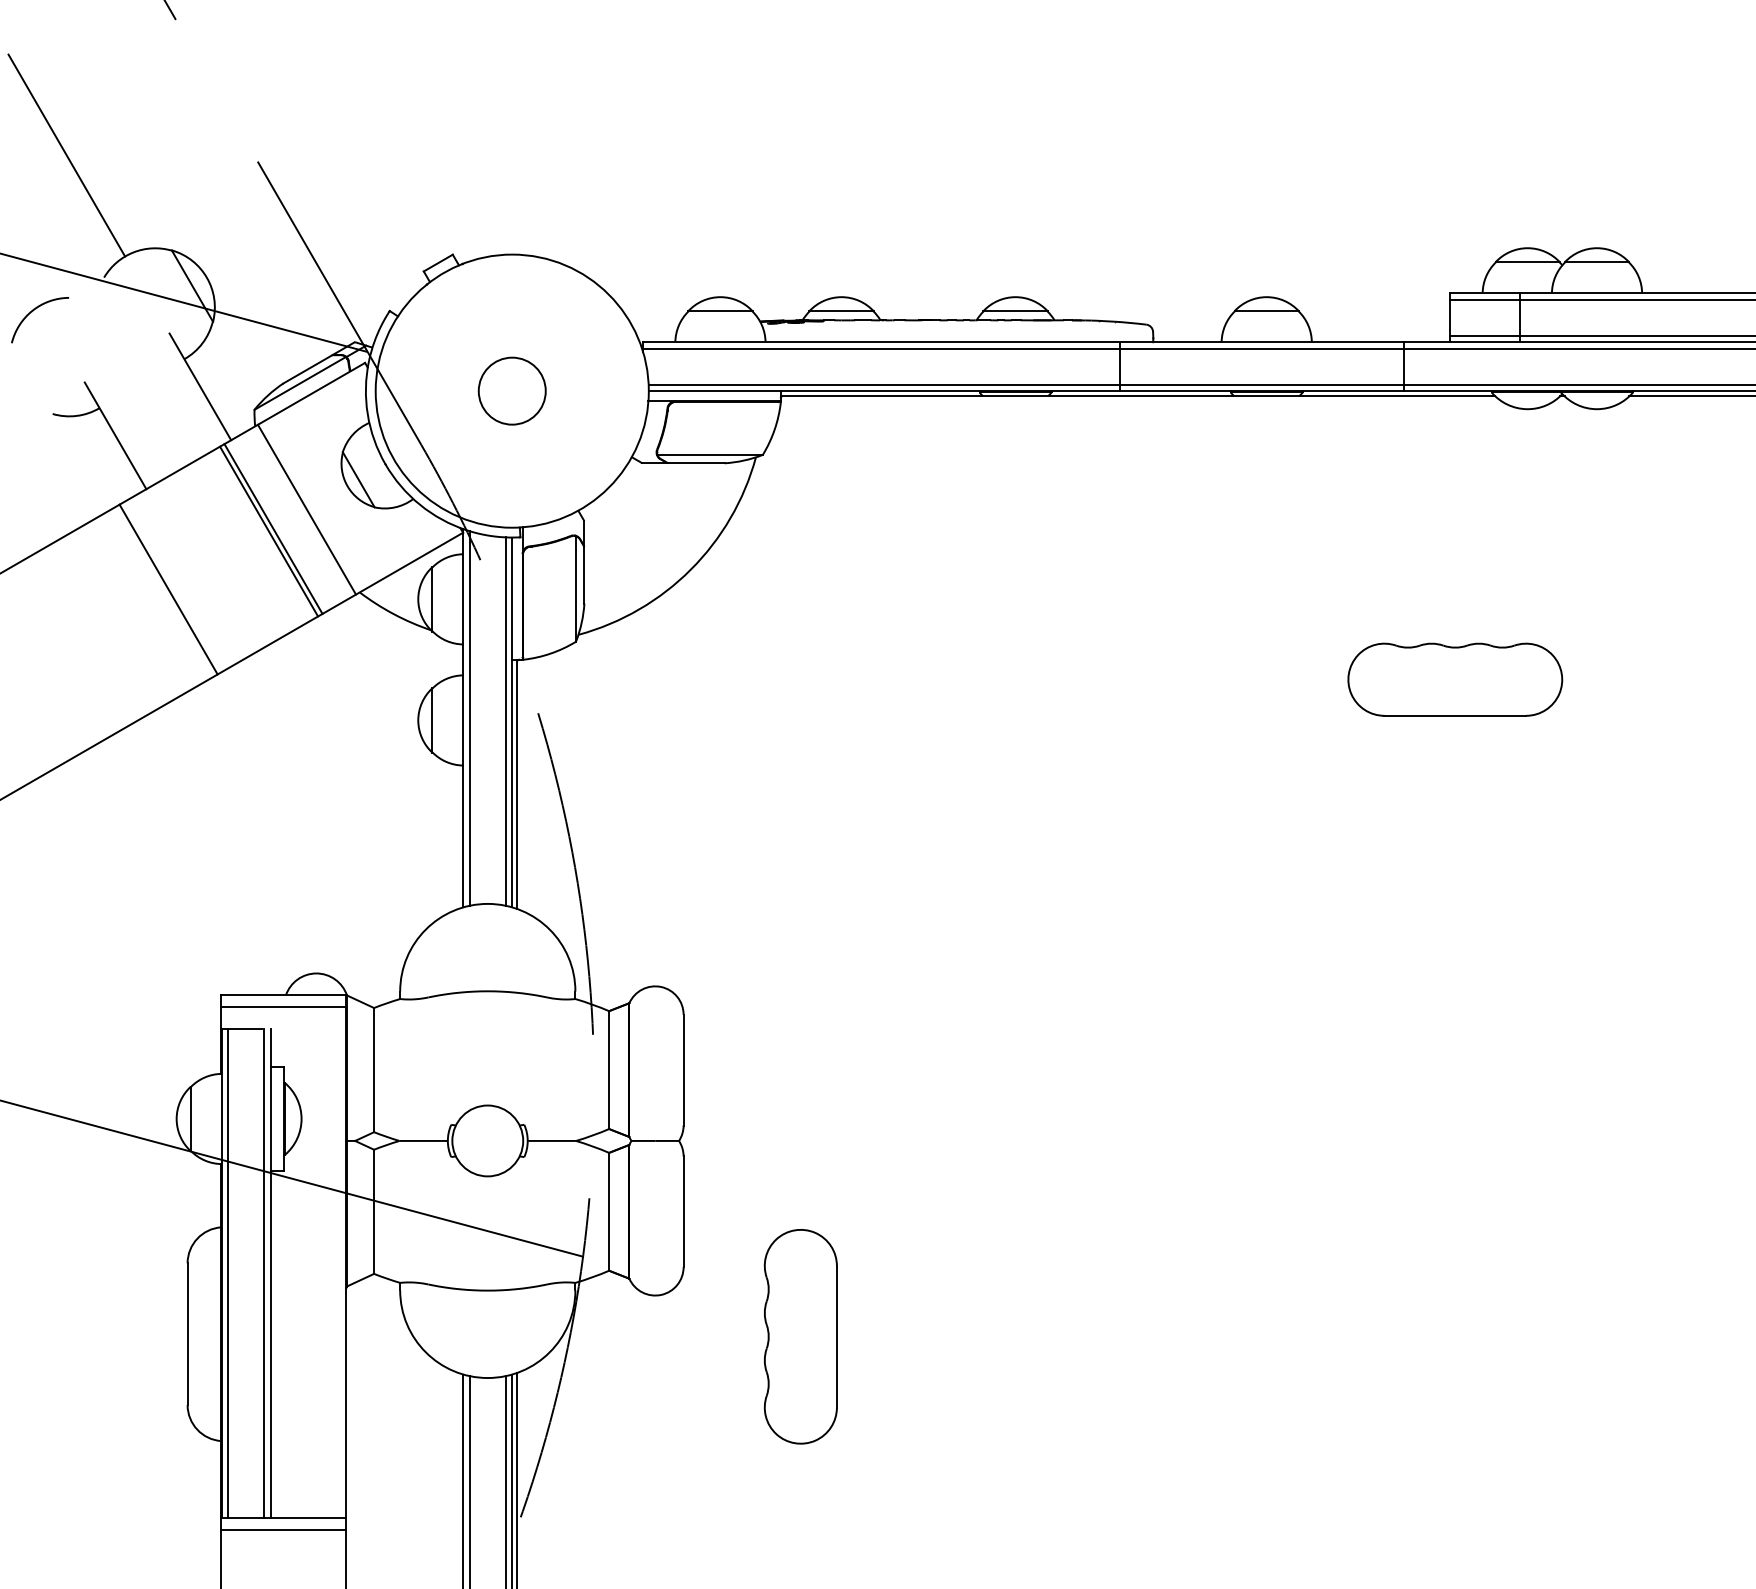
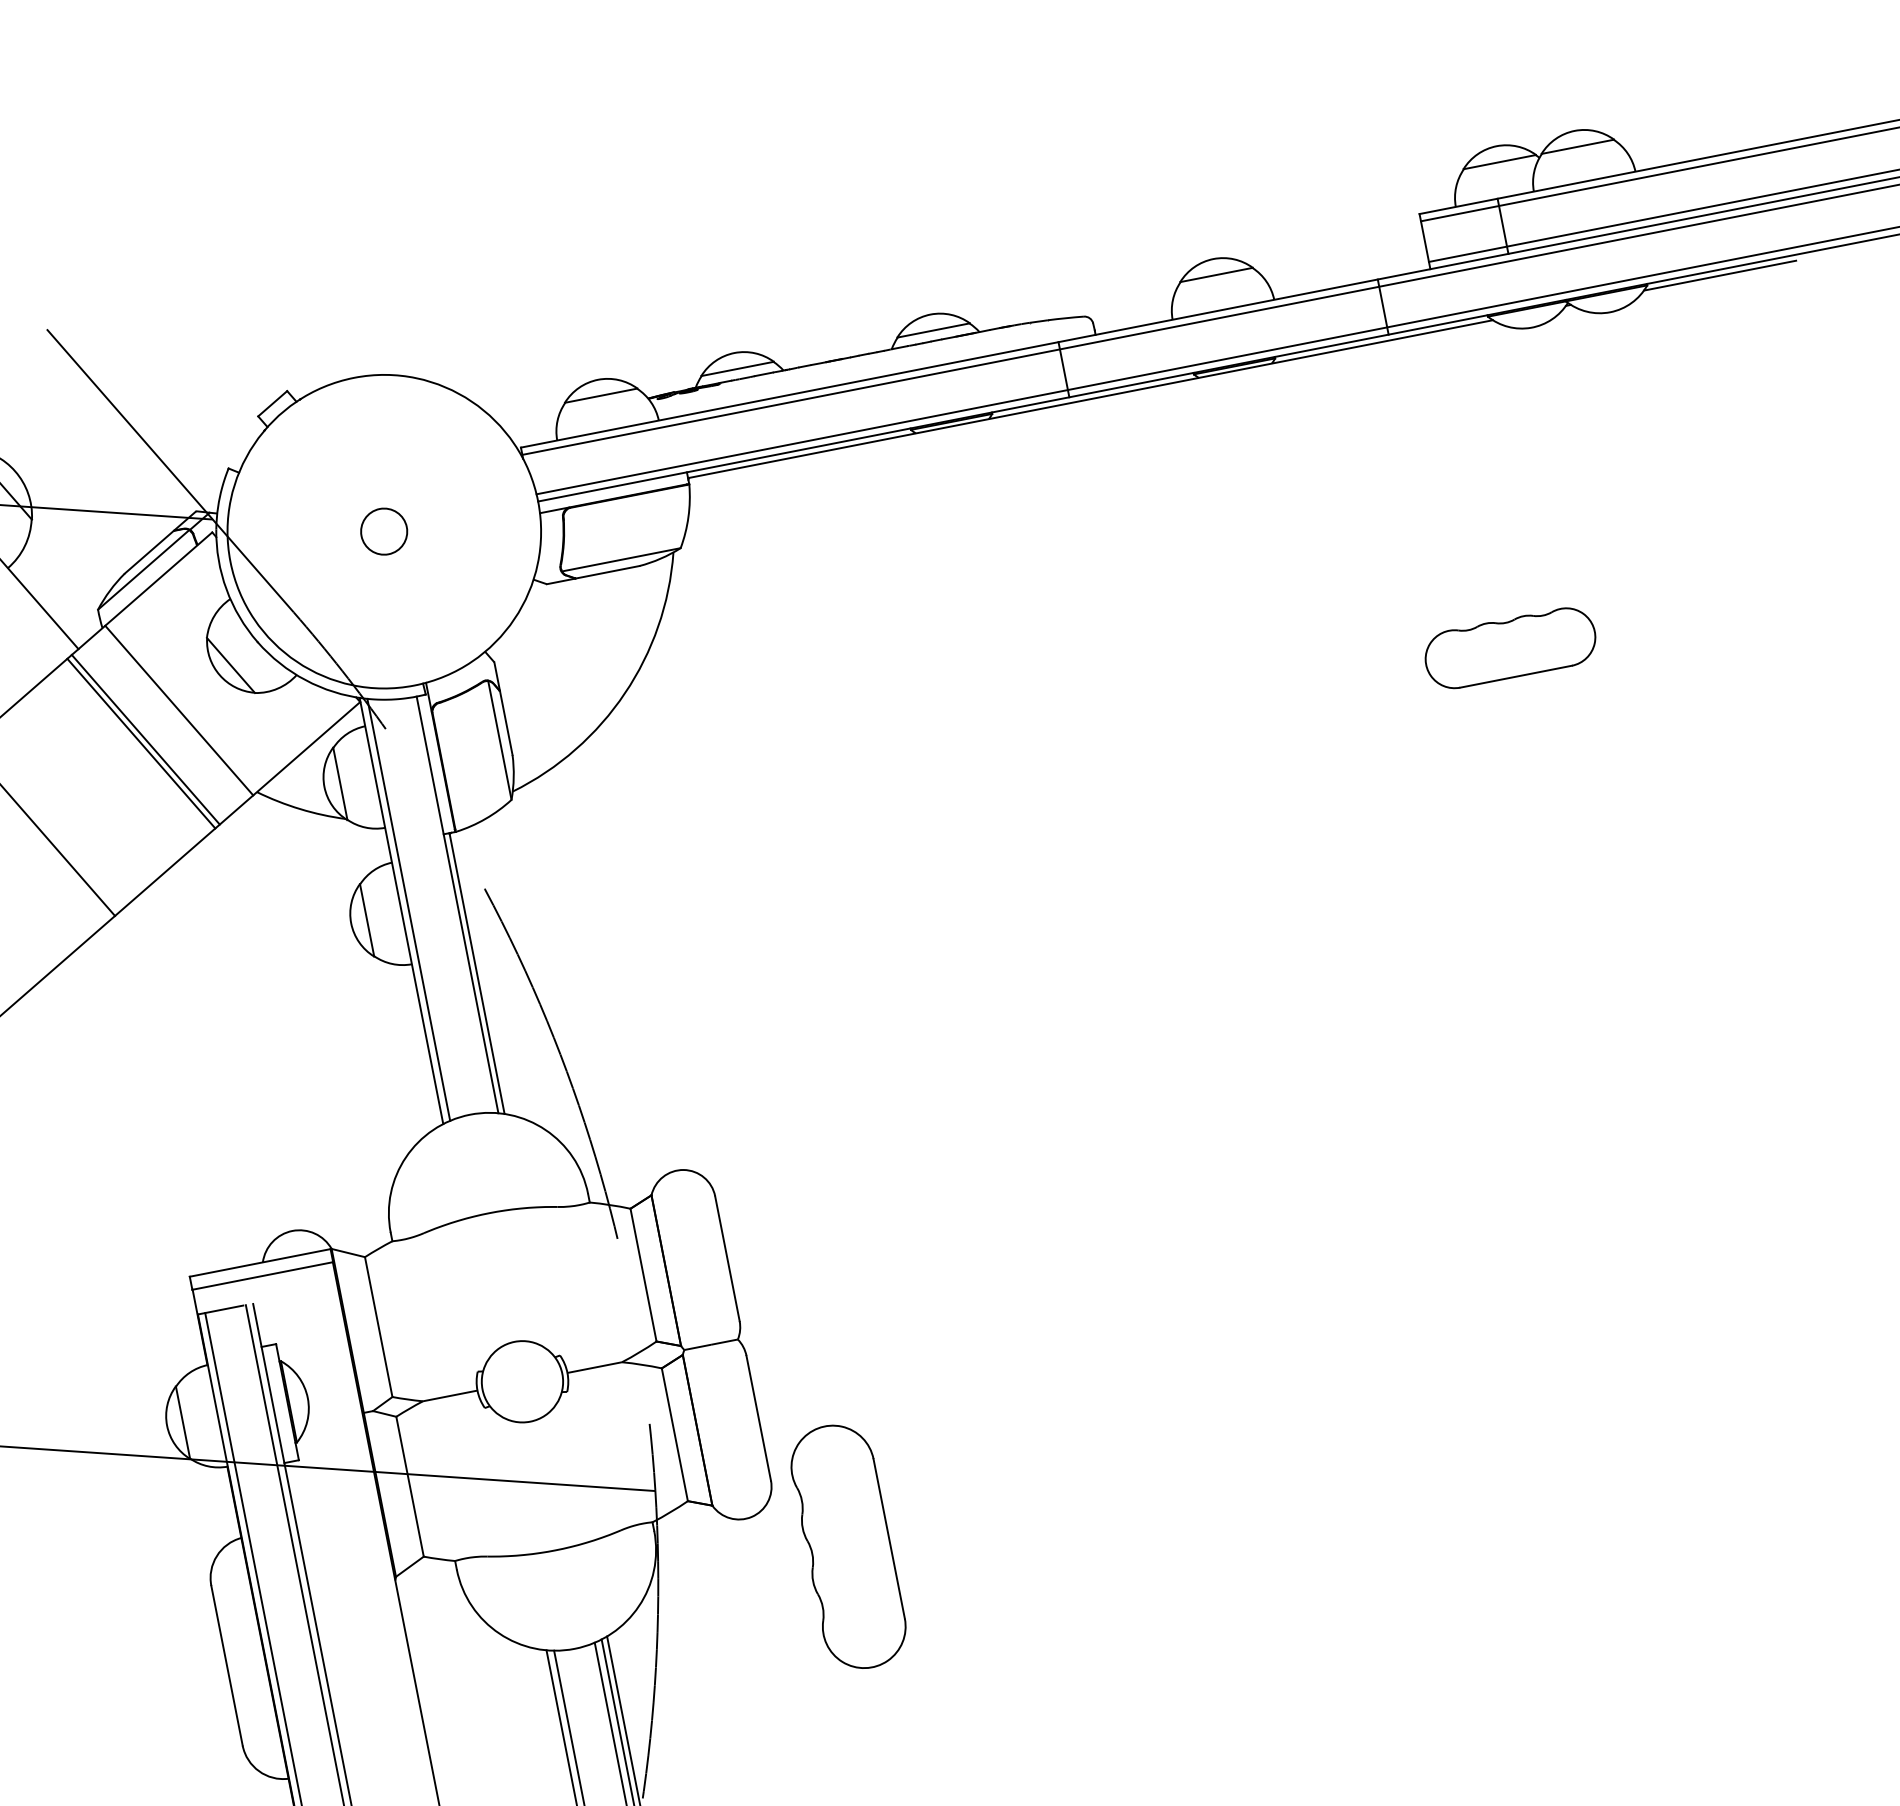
circle: (511, 390) -> (383, 531), size x0.6
part: (1455, 679) -> (1510, 648), size x0.7
line: (505, 721) -> (449, 905), removed
part: (800, 1336) -> (848, 1546), moved

